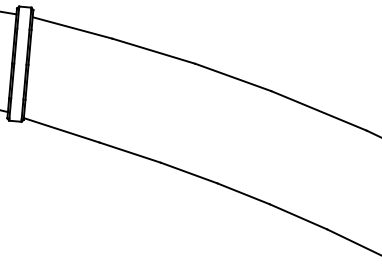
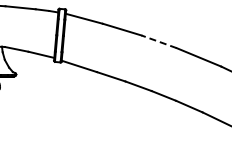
line: (234, 76) -> (159, 41), solid -> dashed

